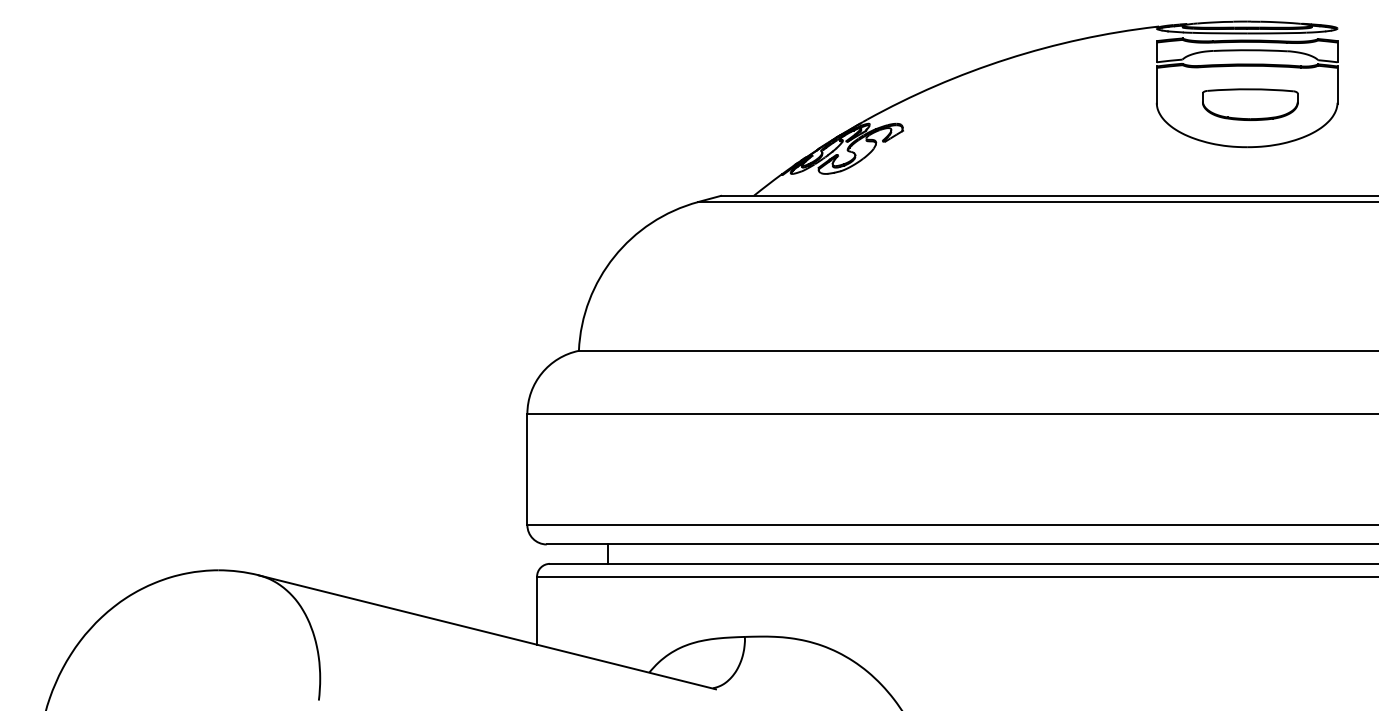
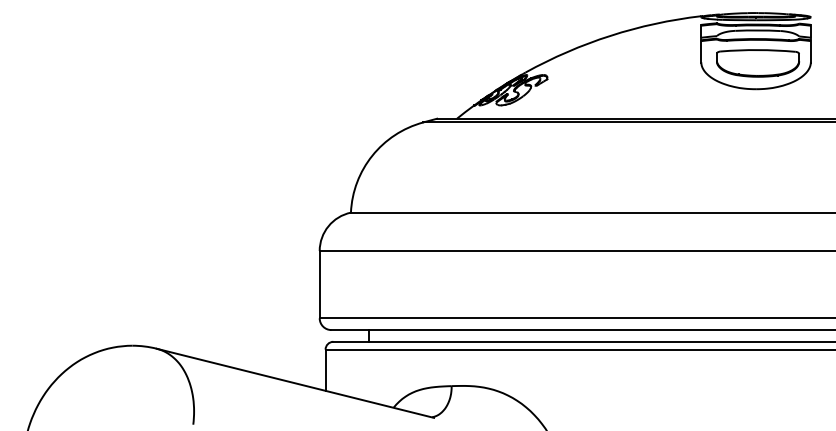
part: (1249, 104) -> (757, 63), size x1.43

